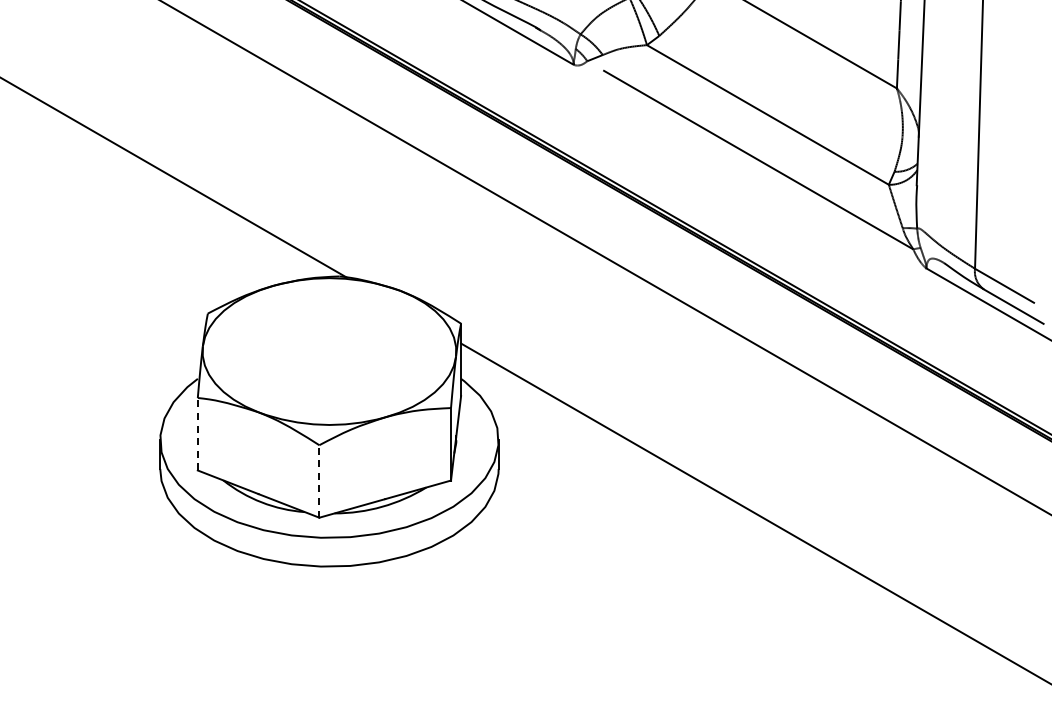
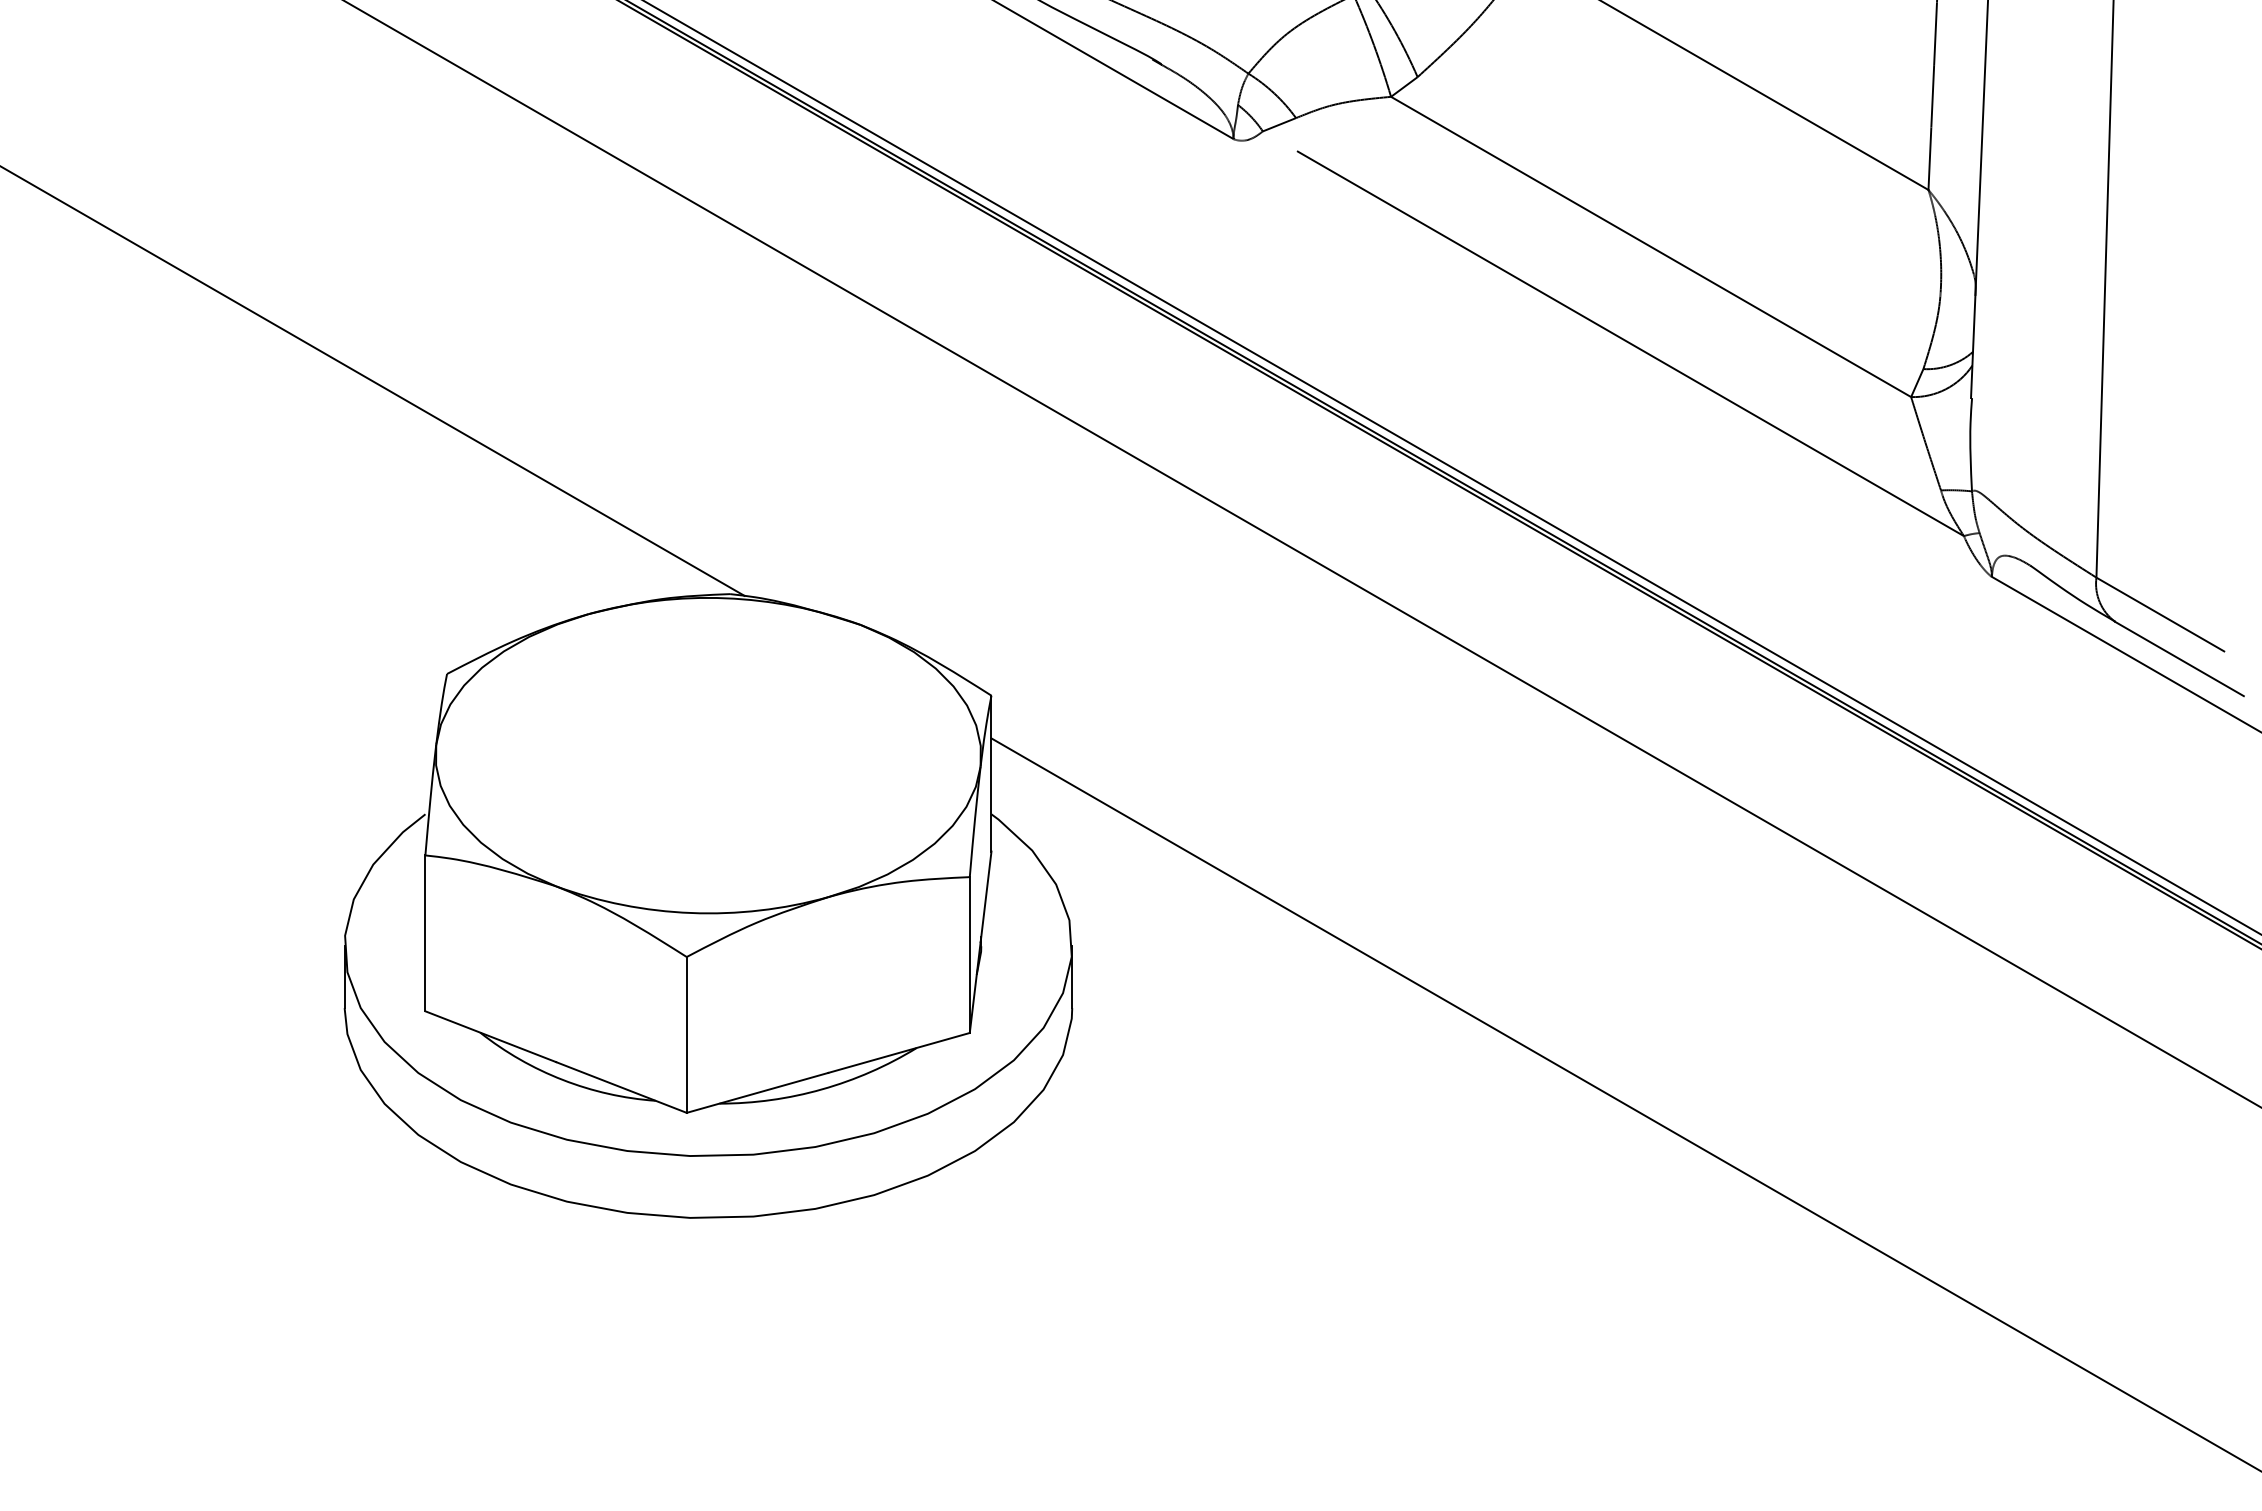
line: (197, 433) -> (424, 931), dashed -> solid
line: (319, 480) -> (687, 1032), dashed -> solid

